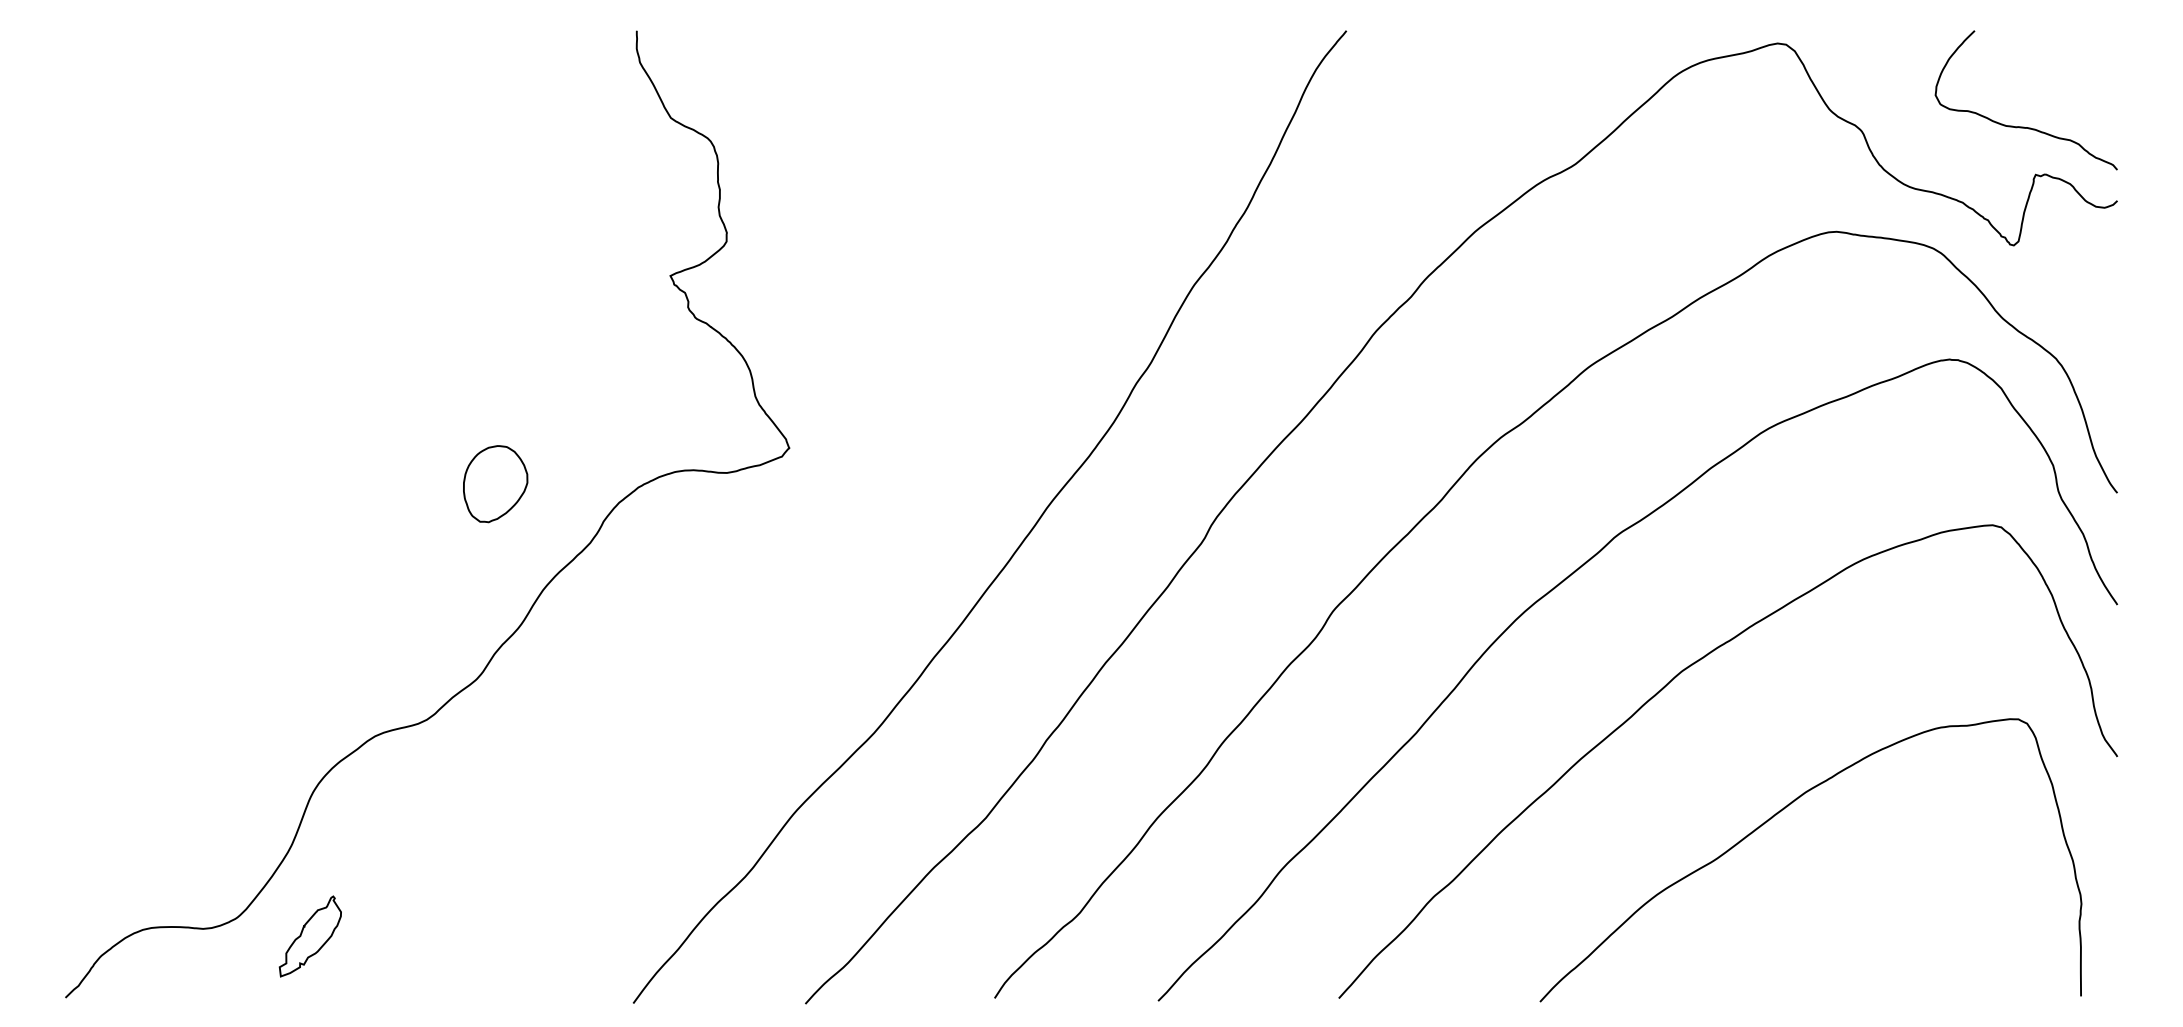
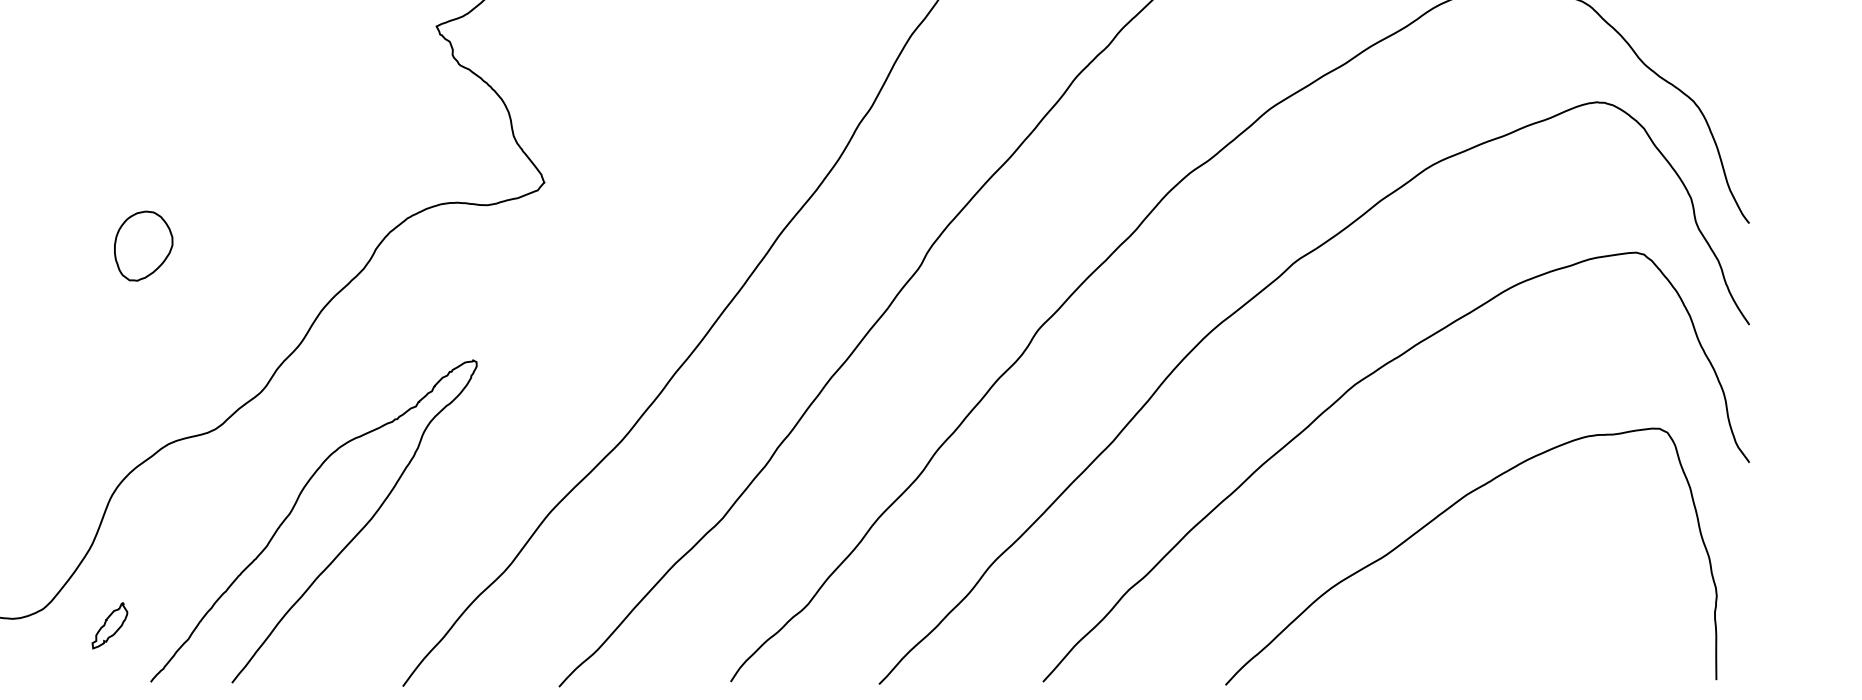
part: (495, 484) -> (143, 246), moved
curve: (514, 805) -> (295, 506), added
part: (310, 936) -> (109, 625), size x0.62

